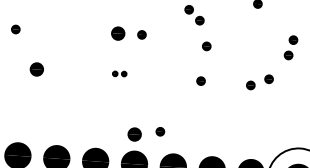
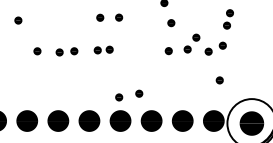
part: (118, 33) -> (100, 17), size x0.62
part: (291, 47) -> (228, 19), moved
part: (36, 69) -> (37, 51), size x0.62
part: (73, 72) -> (66, 51), added
part: (119, 73) -> (103, 49), size x1.67
part: (230, 73) -> (191, 43), added
part: (261, 122) -> (219, 80), added
part: (135, 134) -> (119, 97), size x0.62

